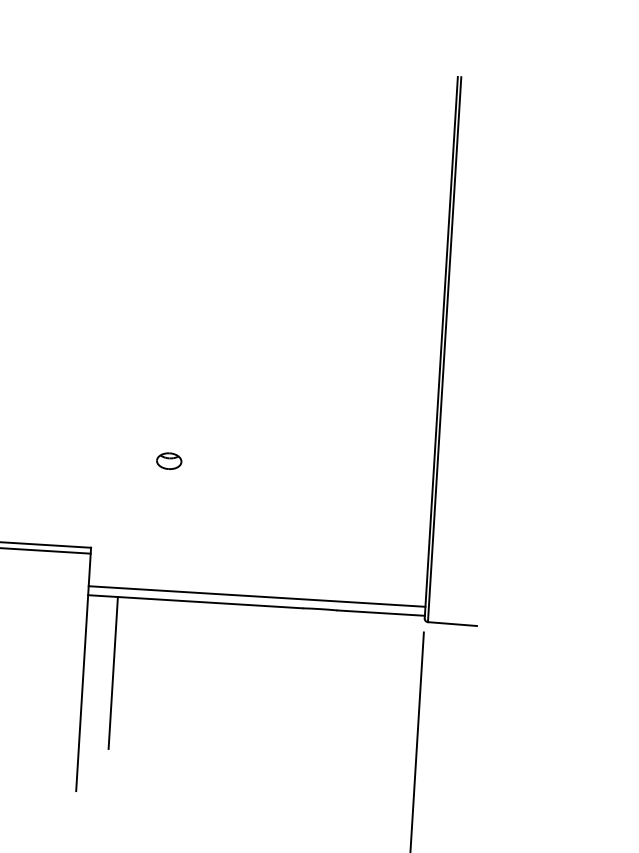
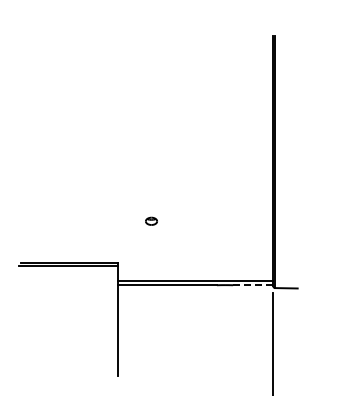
line: (379, 613) -> (252, 285), solid -> dashed
line: (112, 673) -> (131, 320), removed

